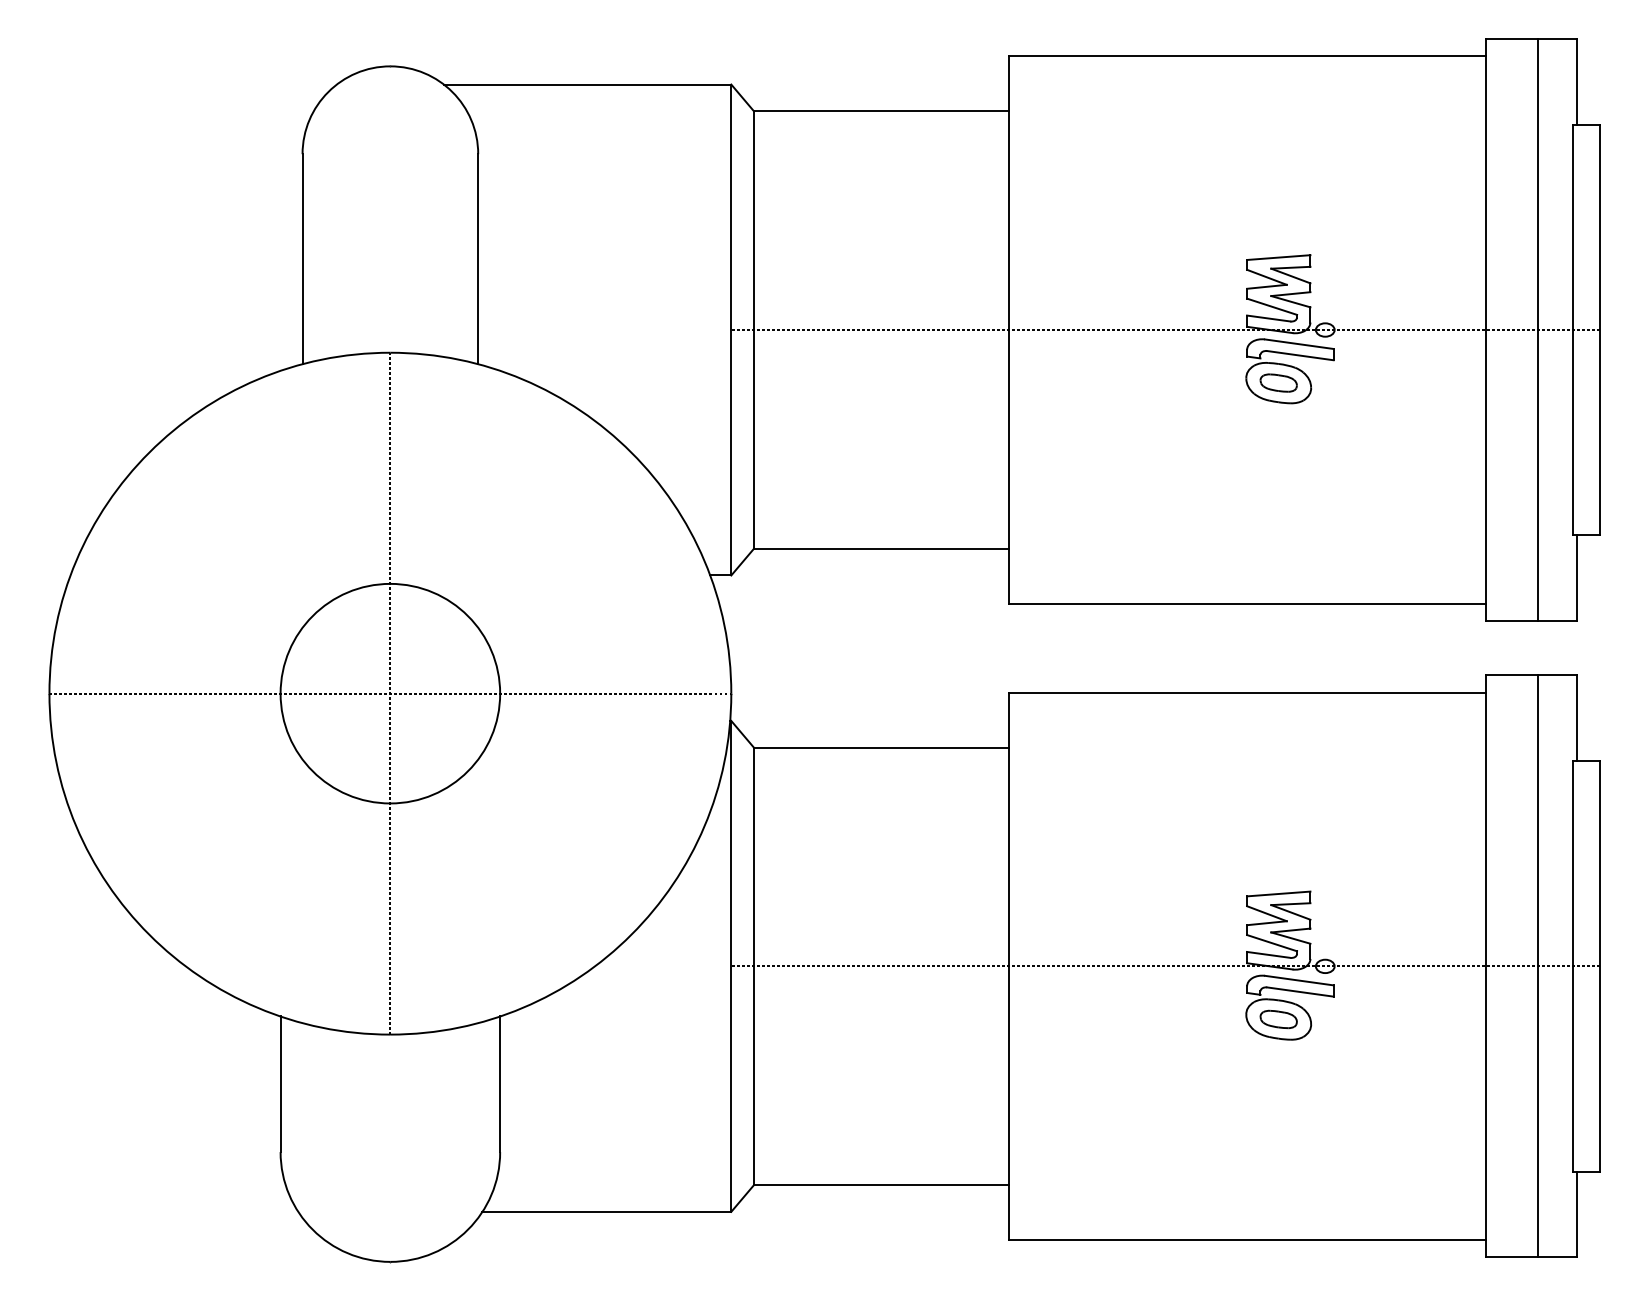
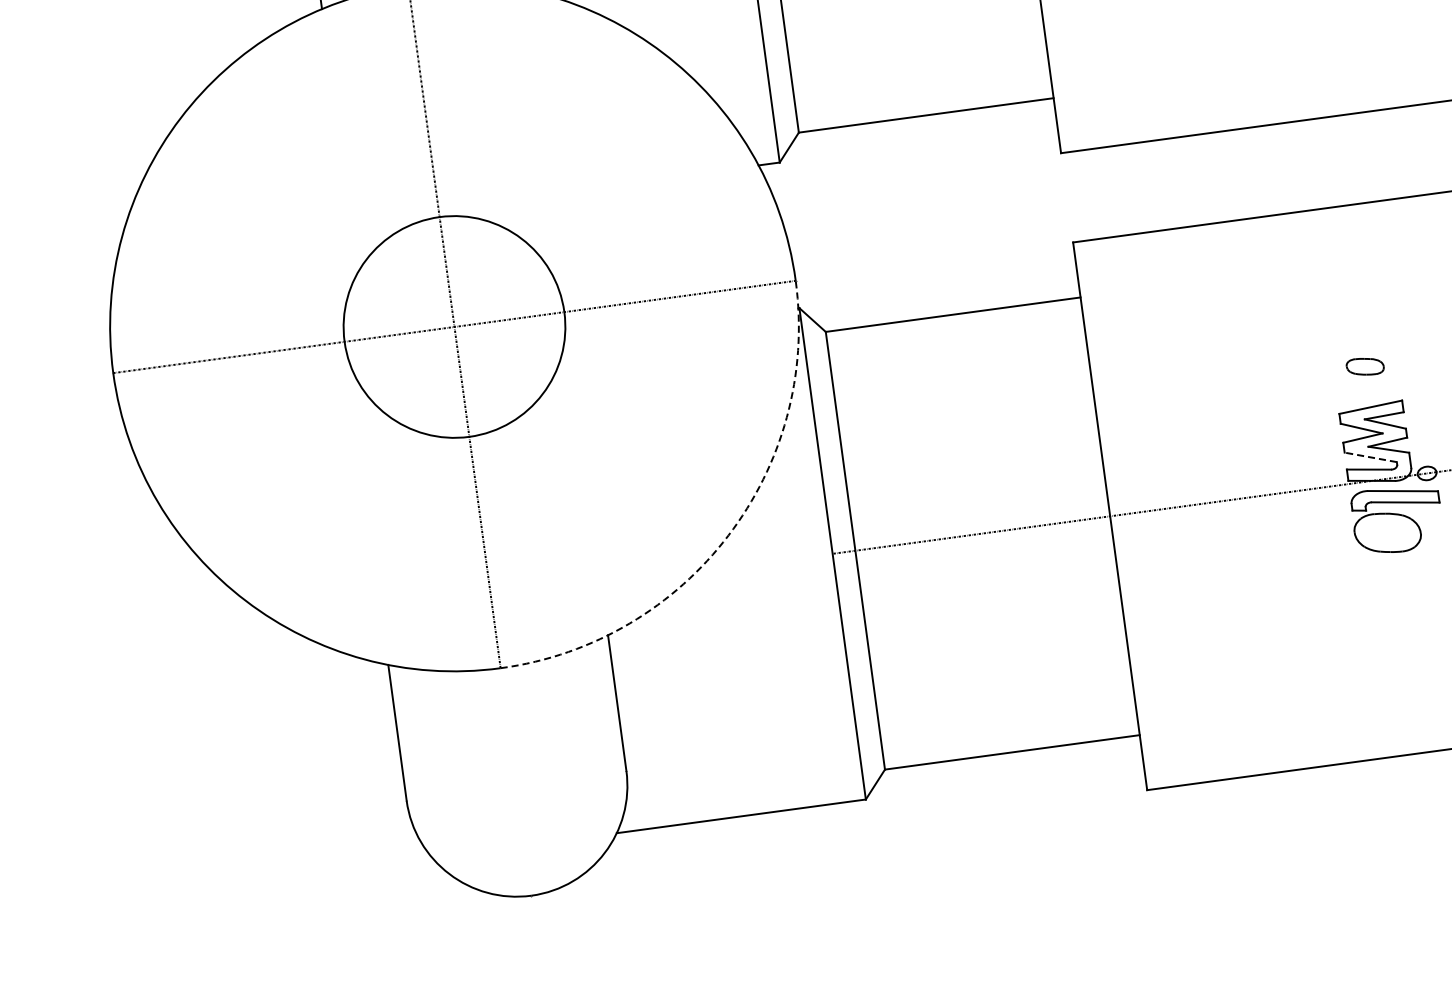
arc: (631, 934) -> (728, 535), solid -> dashed
line: (1271, 943) -> (1370, 457), solid -> dashed
part: (1278, 1019) -> (1365, 366), moved

